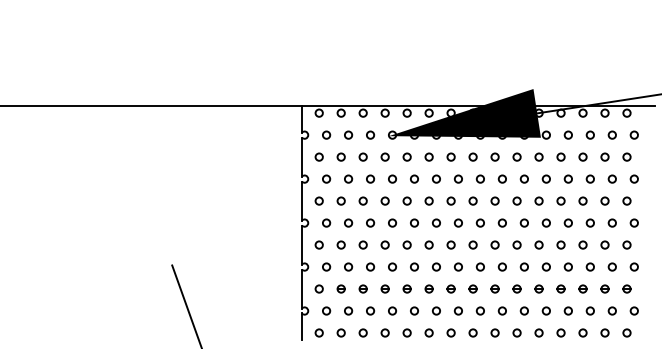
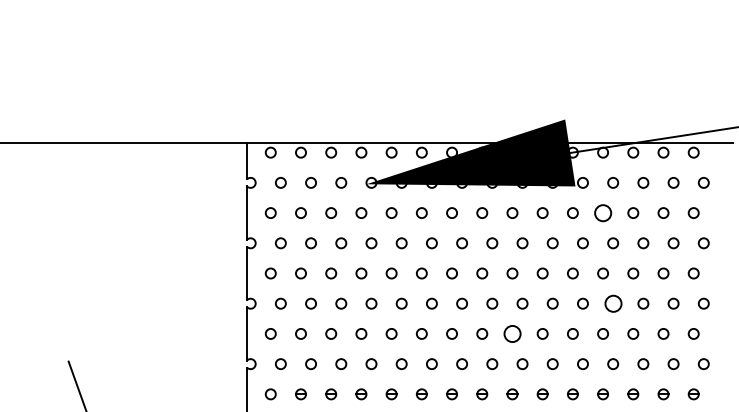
circle: (560, 156) -> (602, 212), size x1.6
circle: (567, 222) -> (611, 302), size x1.6
circle: (494, 244) -> (511, 333), size x1.6

